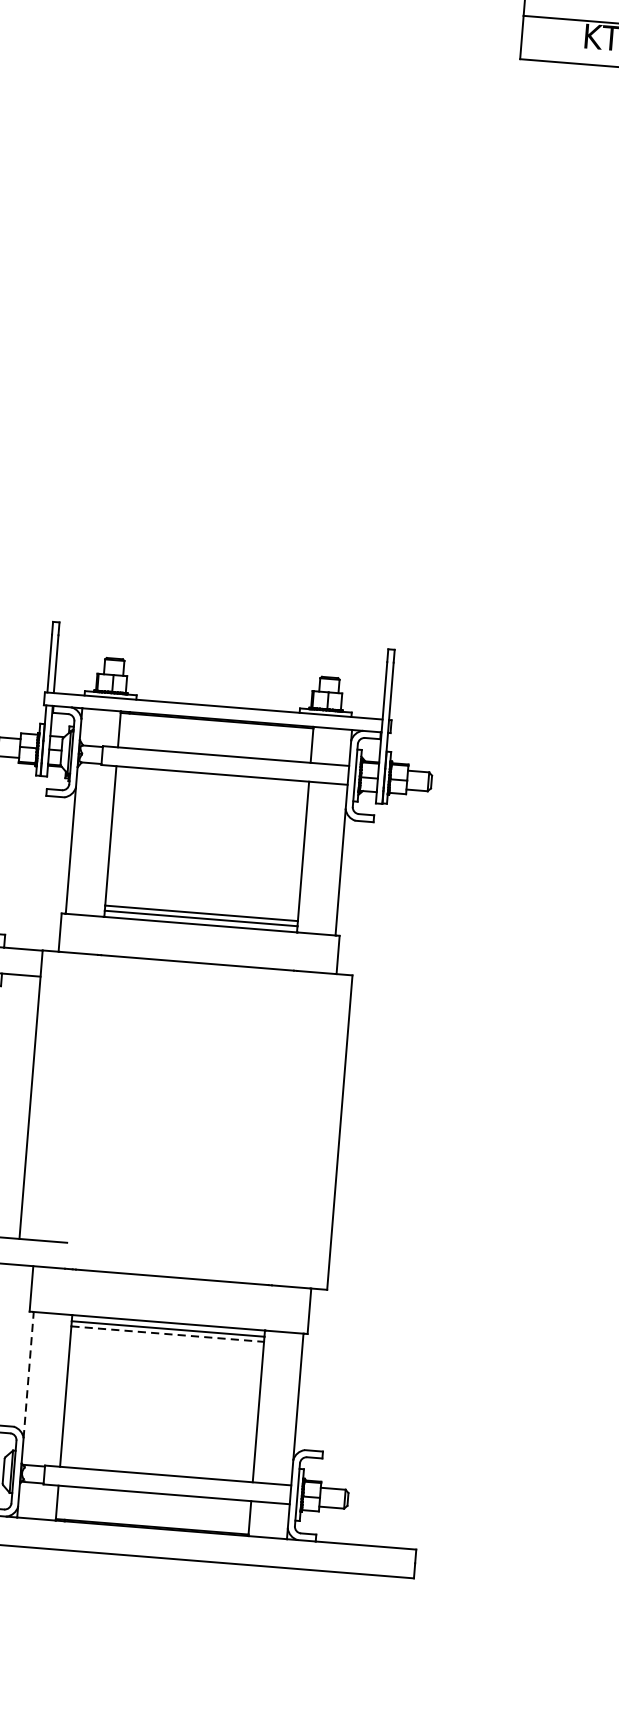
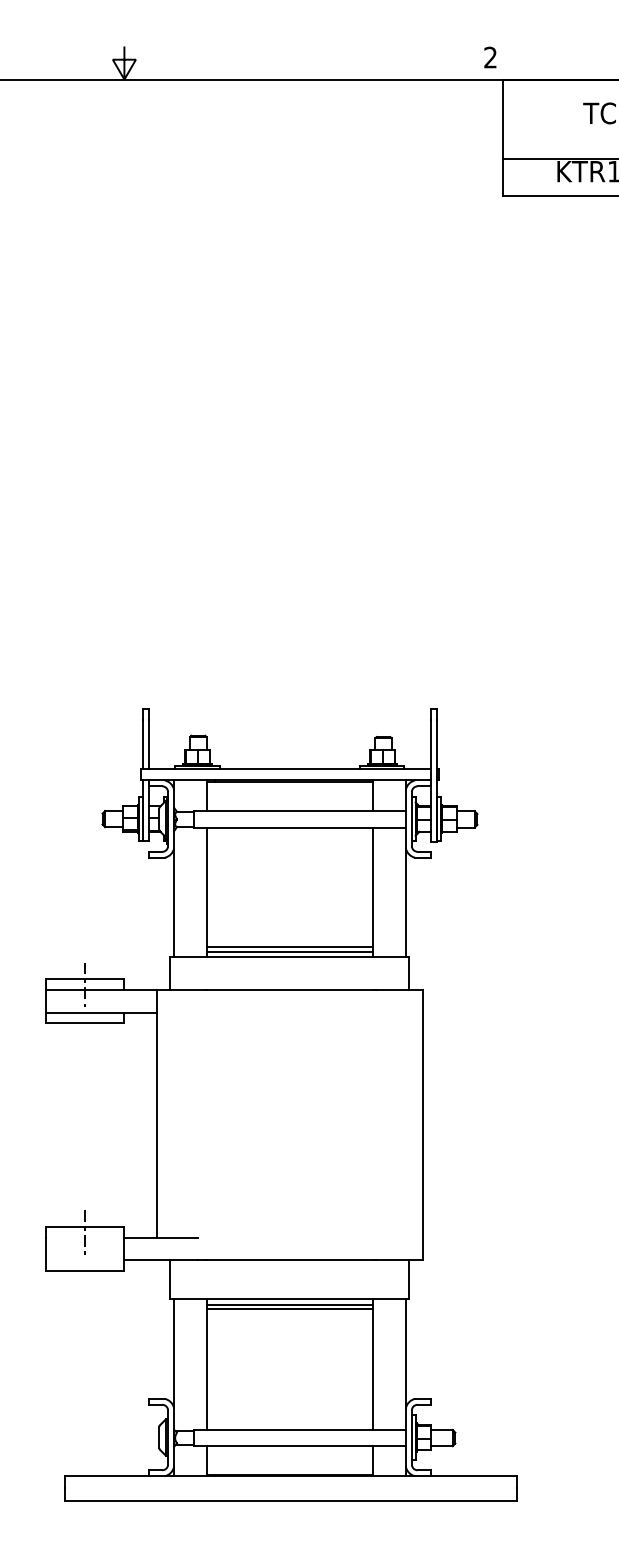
line: (167, 1334) -> (289, 1309), dashed -> solid
line: (29, 1374) -> (174, 1353), dashed -> solid

